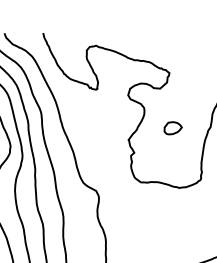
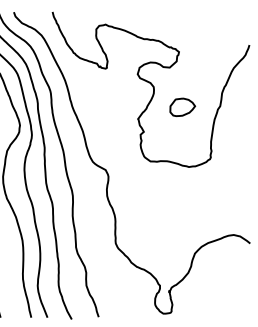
part: (172, 127) -> (182, 106), size x1.43

